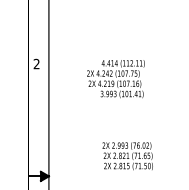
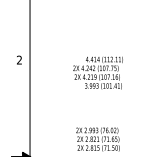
text: (115, 79) -> (97, 73), moved

